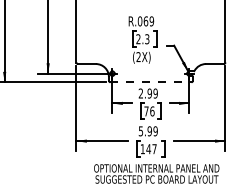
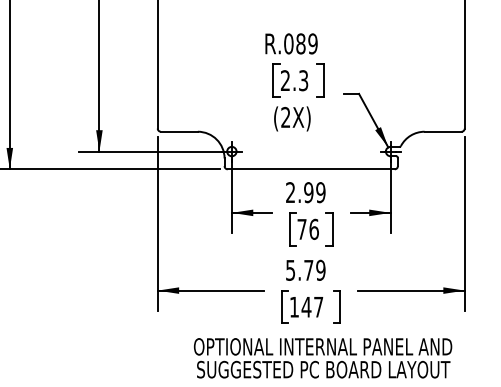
text: (145, 20) -> (299, 42), R.069 -> R.089
line: (150, 82) -> (310, 169), dashed -> solid
text: (149, 131) -> (308, 270), 5.99 -> 5.79

